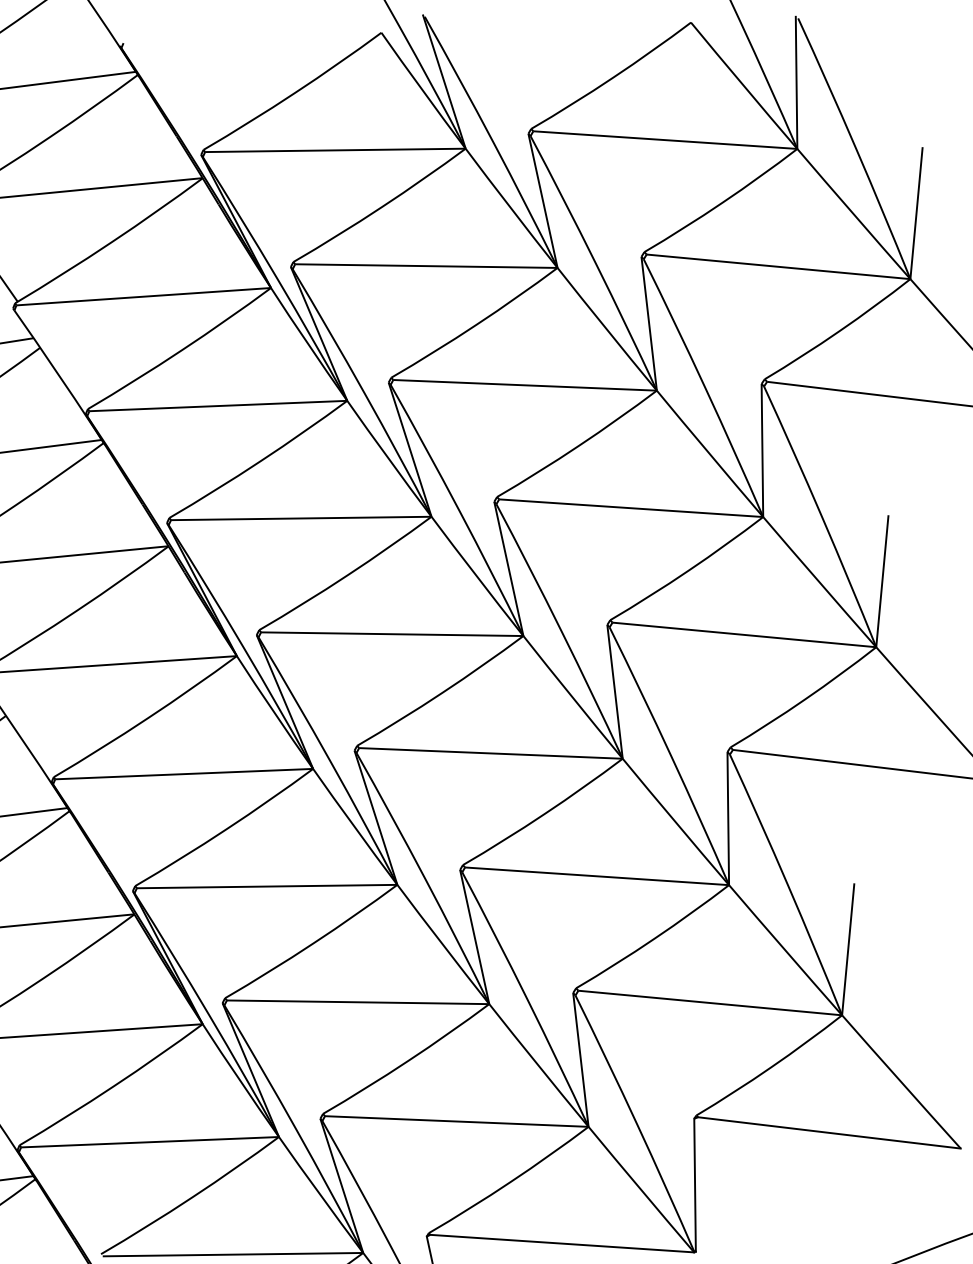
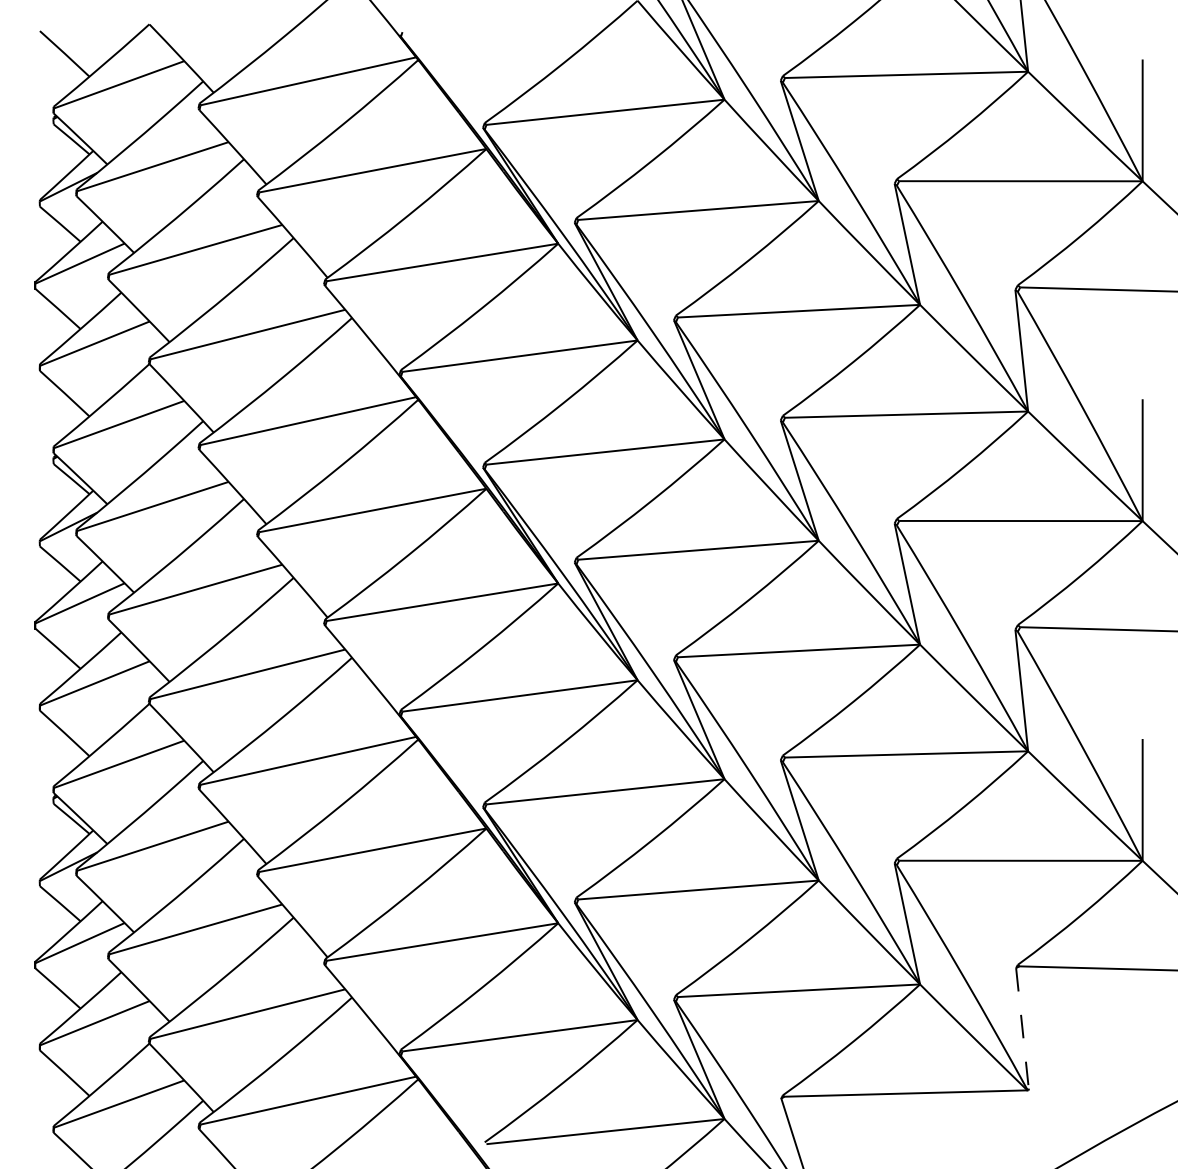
line: (695, 1185) -> (1022, 1029), solid -> dashed

